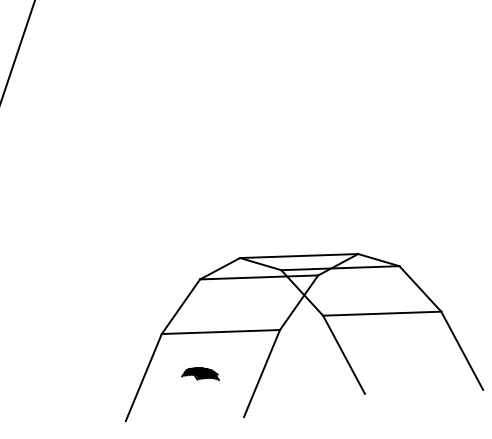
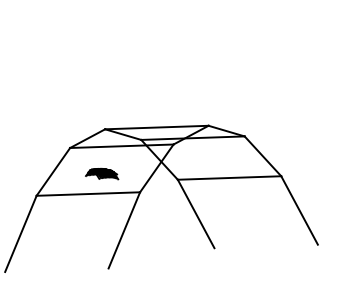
part: (200, 374) -> (102, 174), moved

